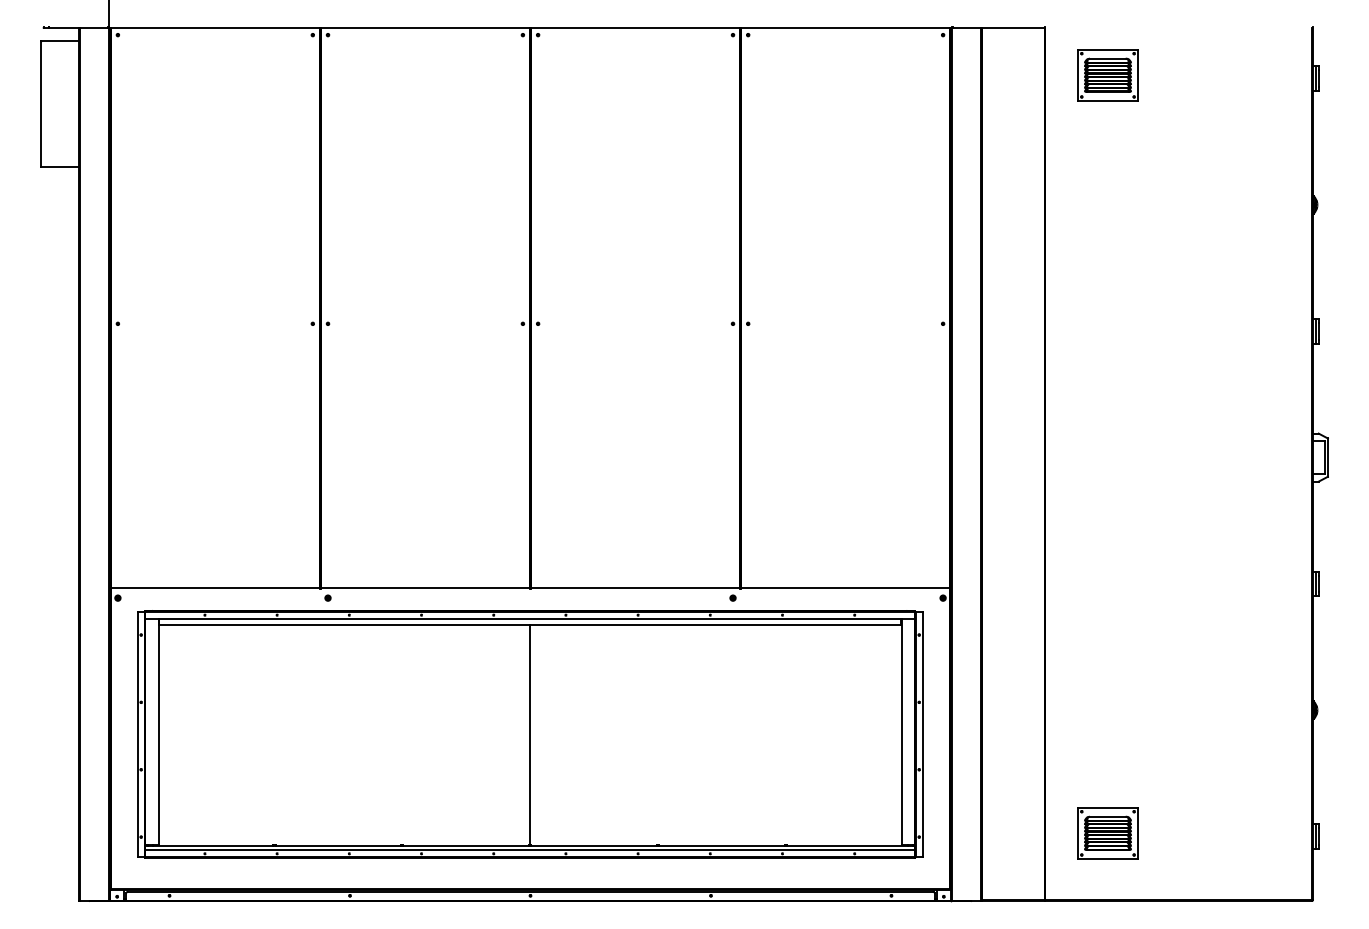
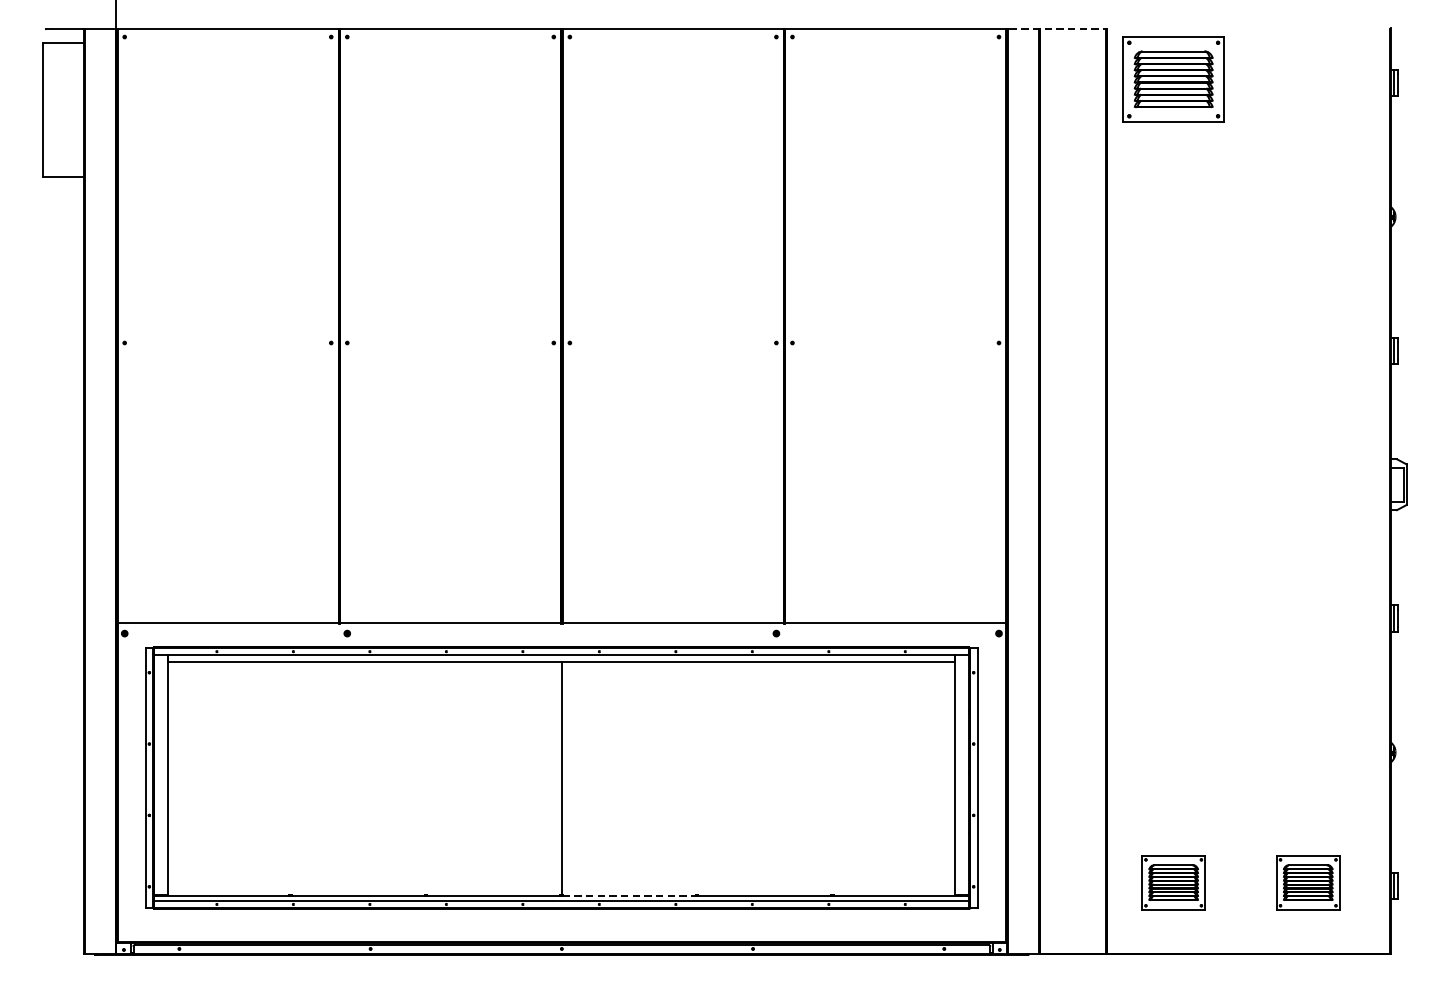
line: (999, 27) -> (1058, 28), solid -> dashed
part: (1107, 75) -> (1173, 79), size x1.6
part: (1234, 833) -> (1307, 882), added
line: (594, 845) -> (629, 895), solid -> dashed

